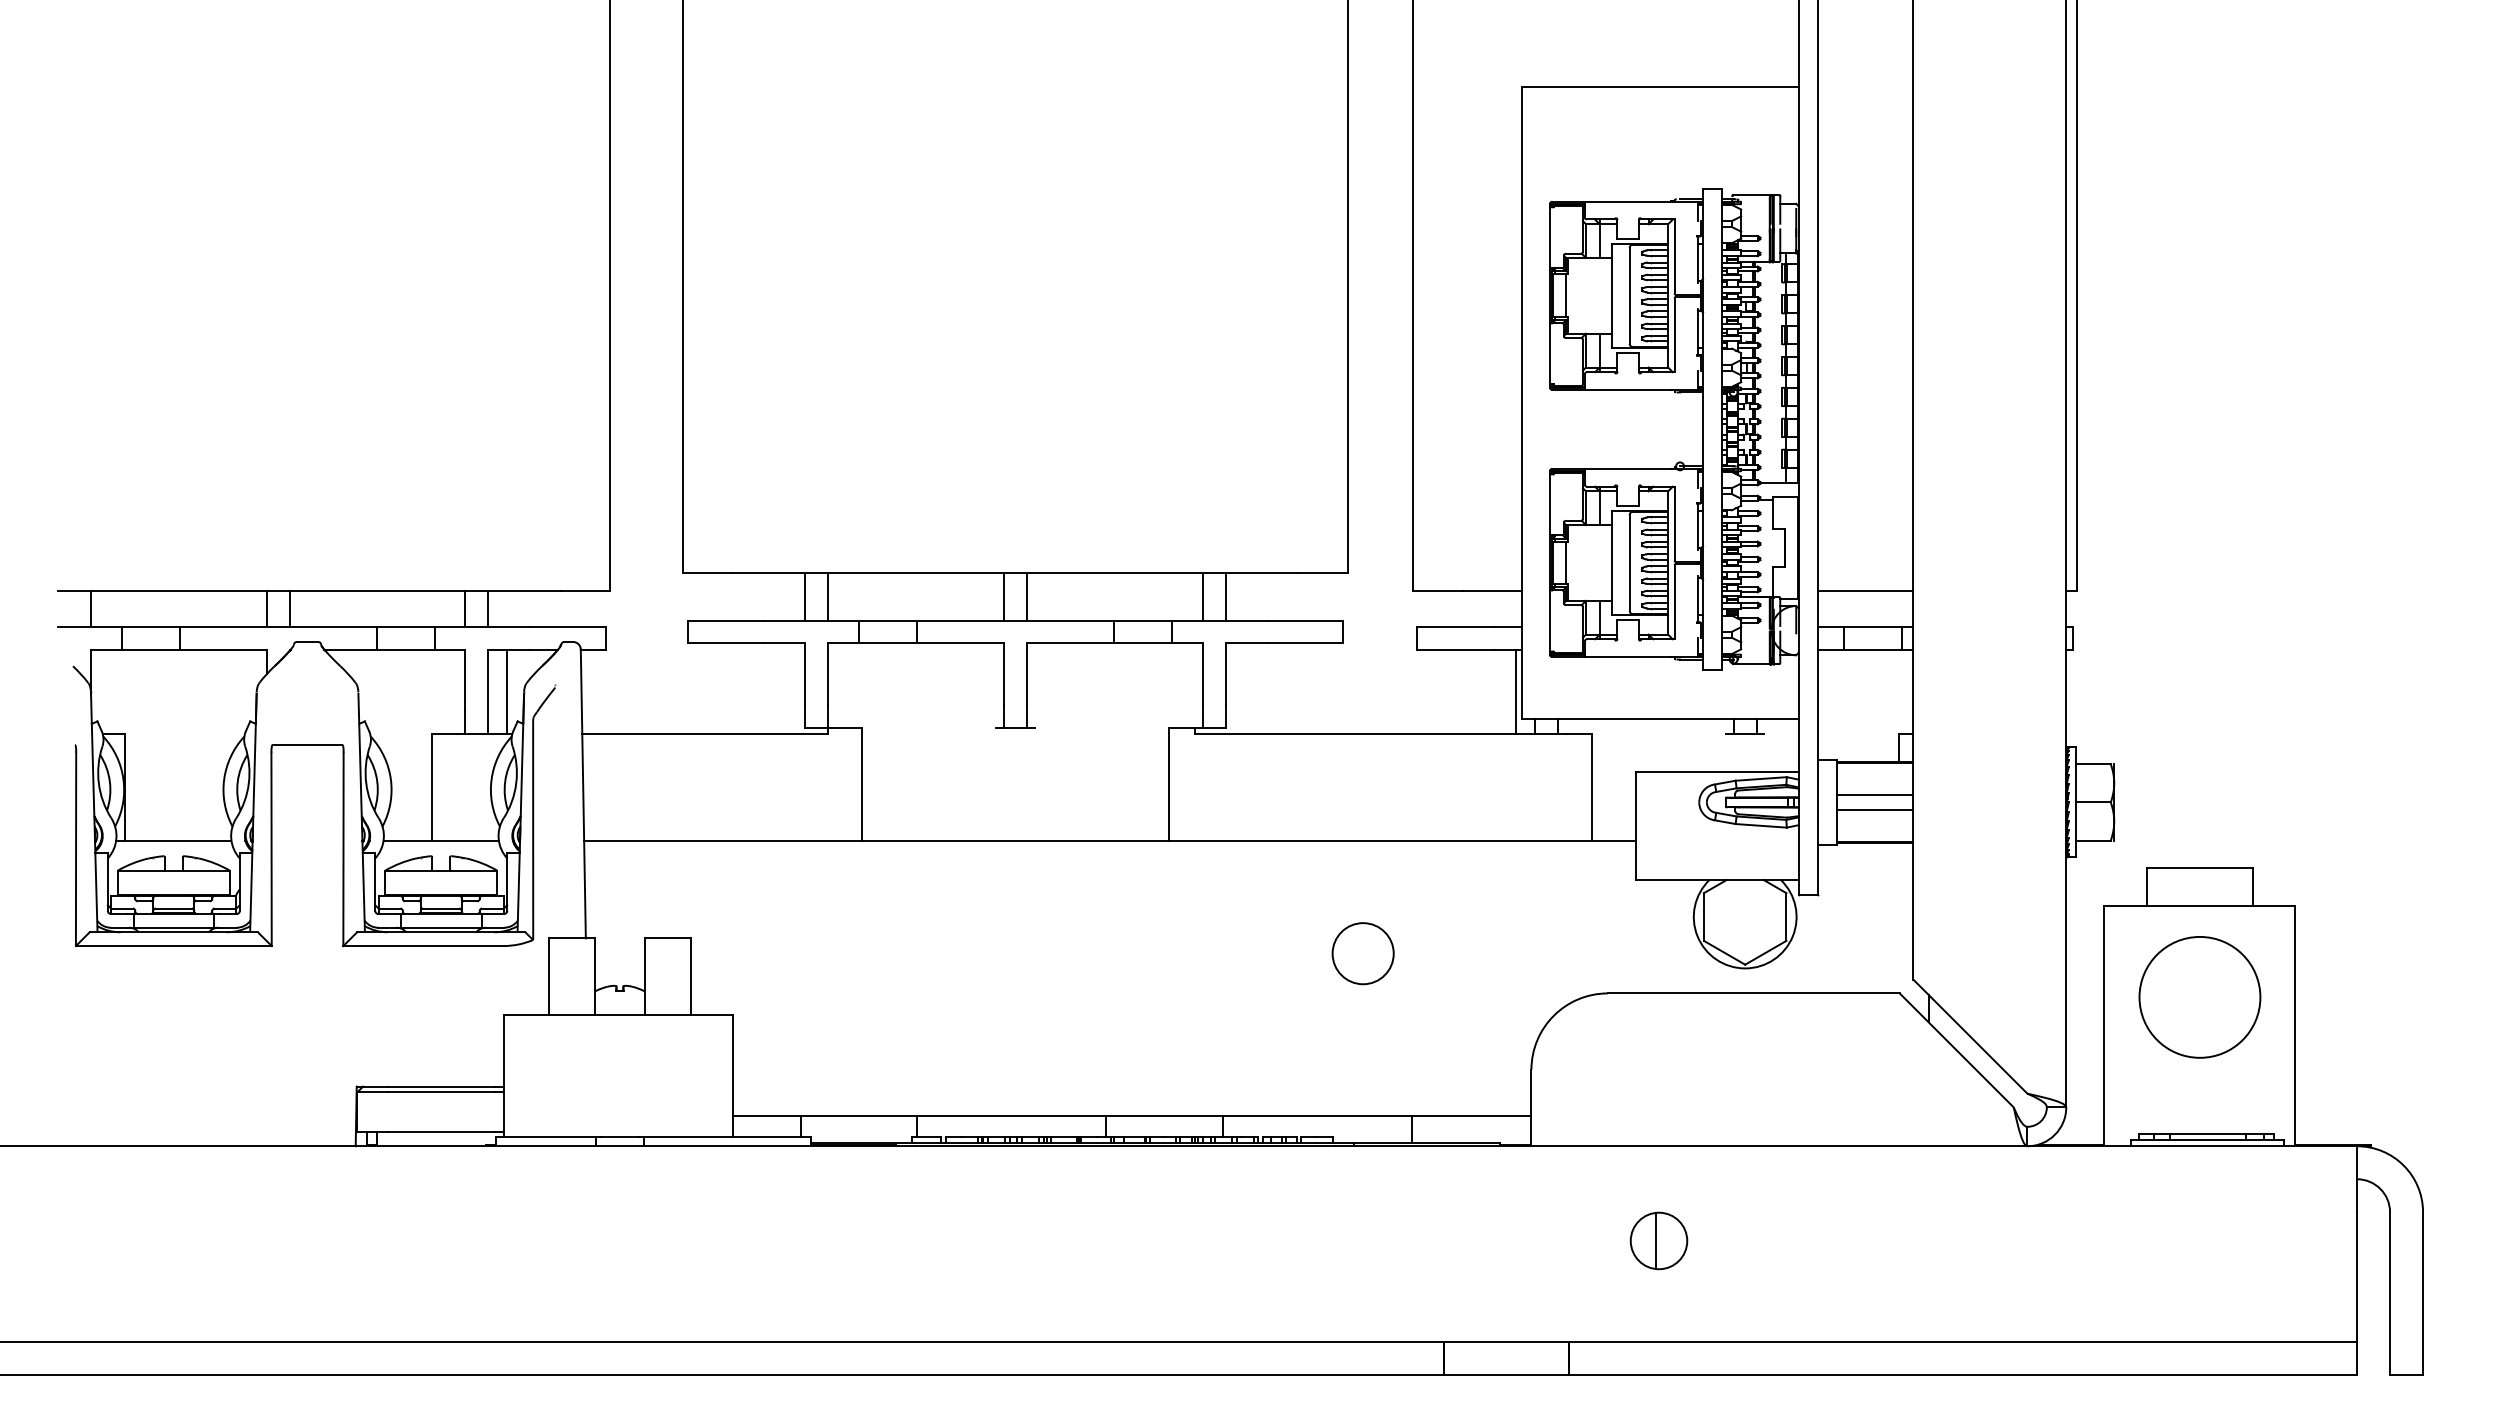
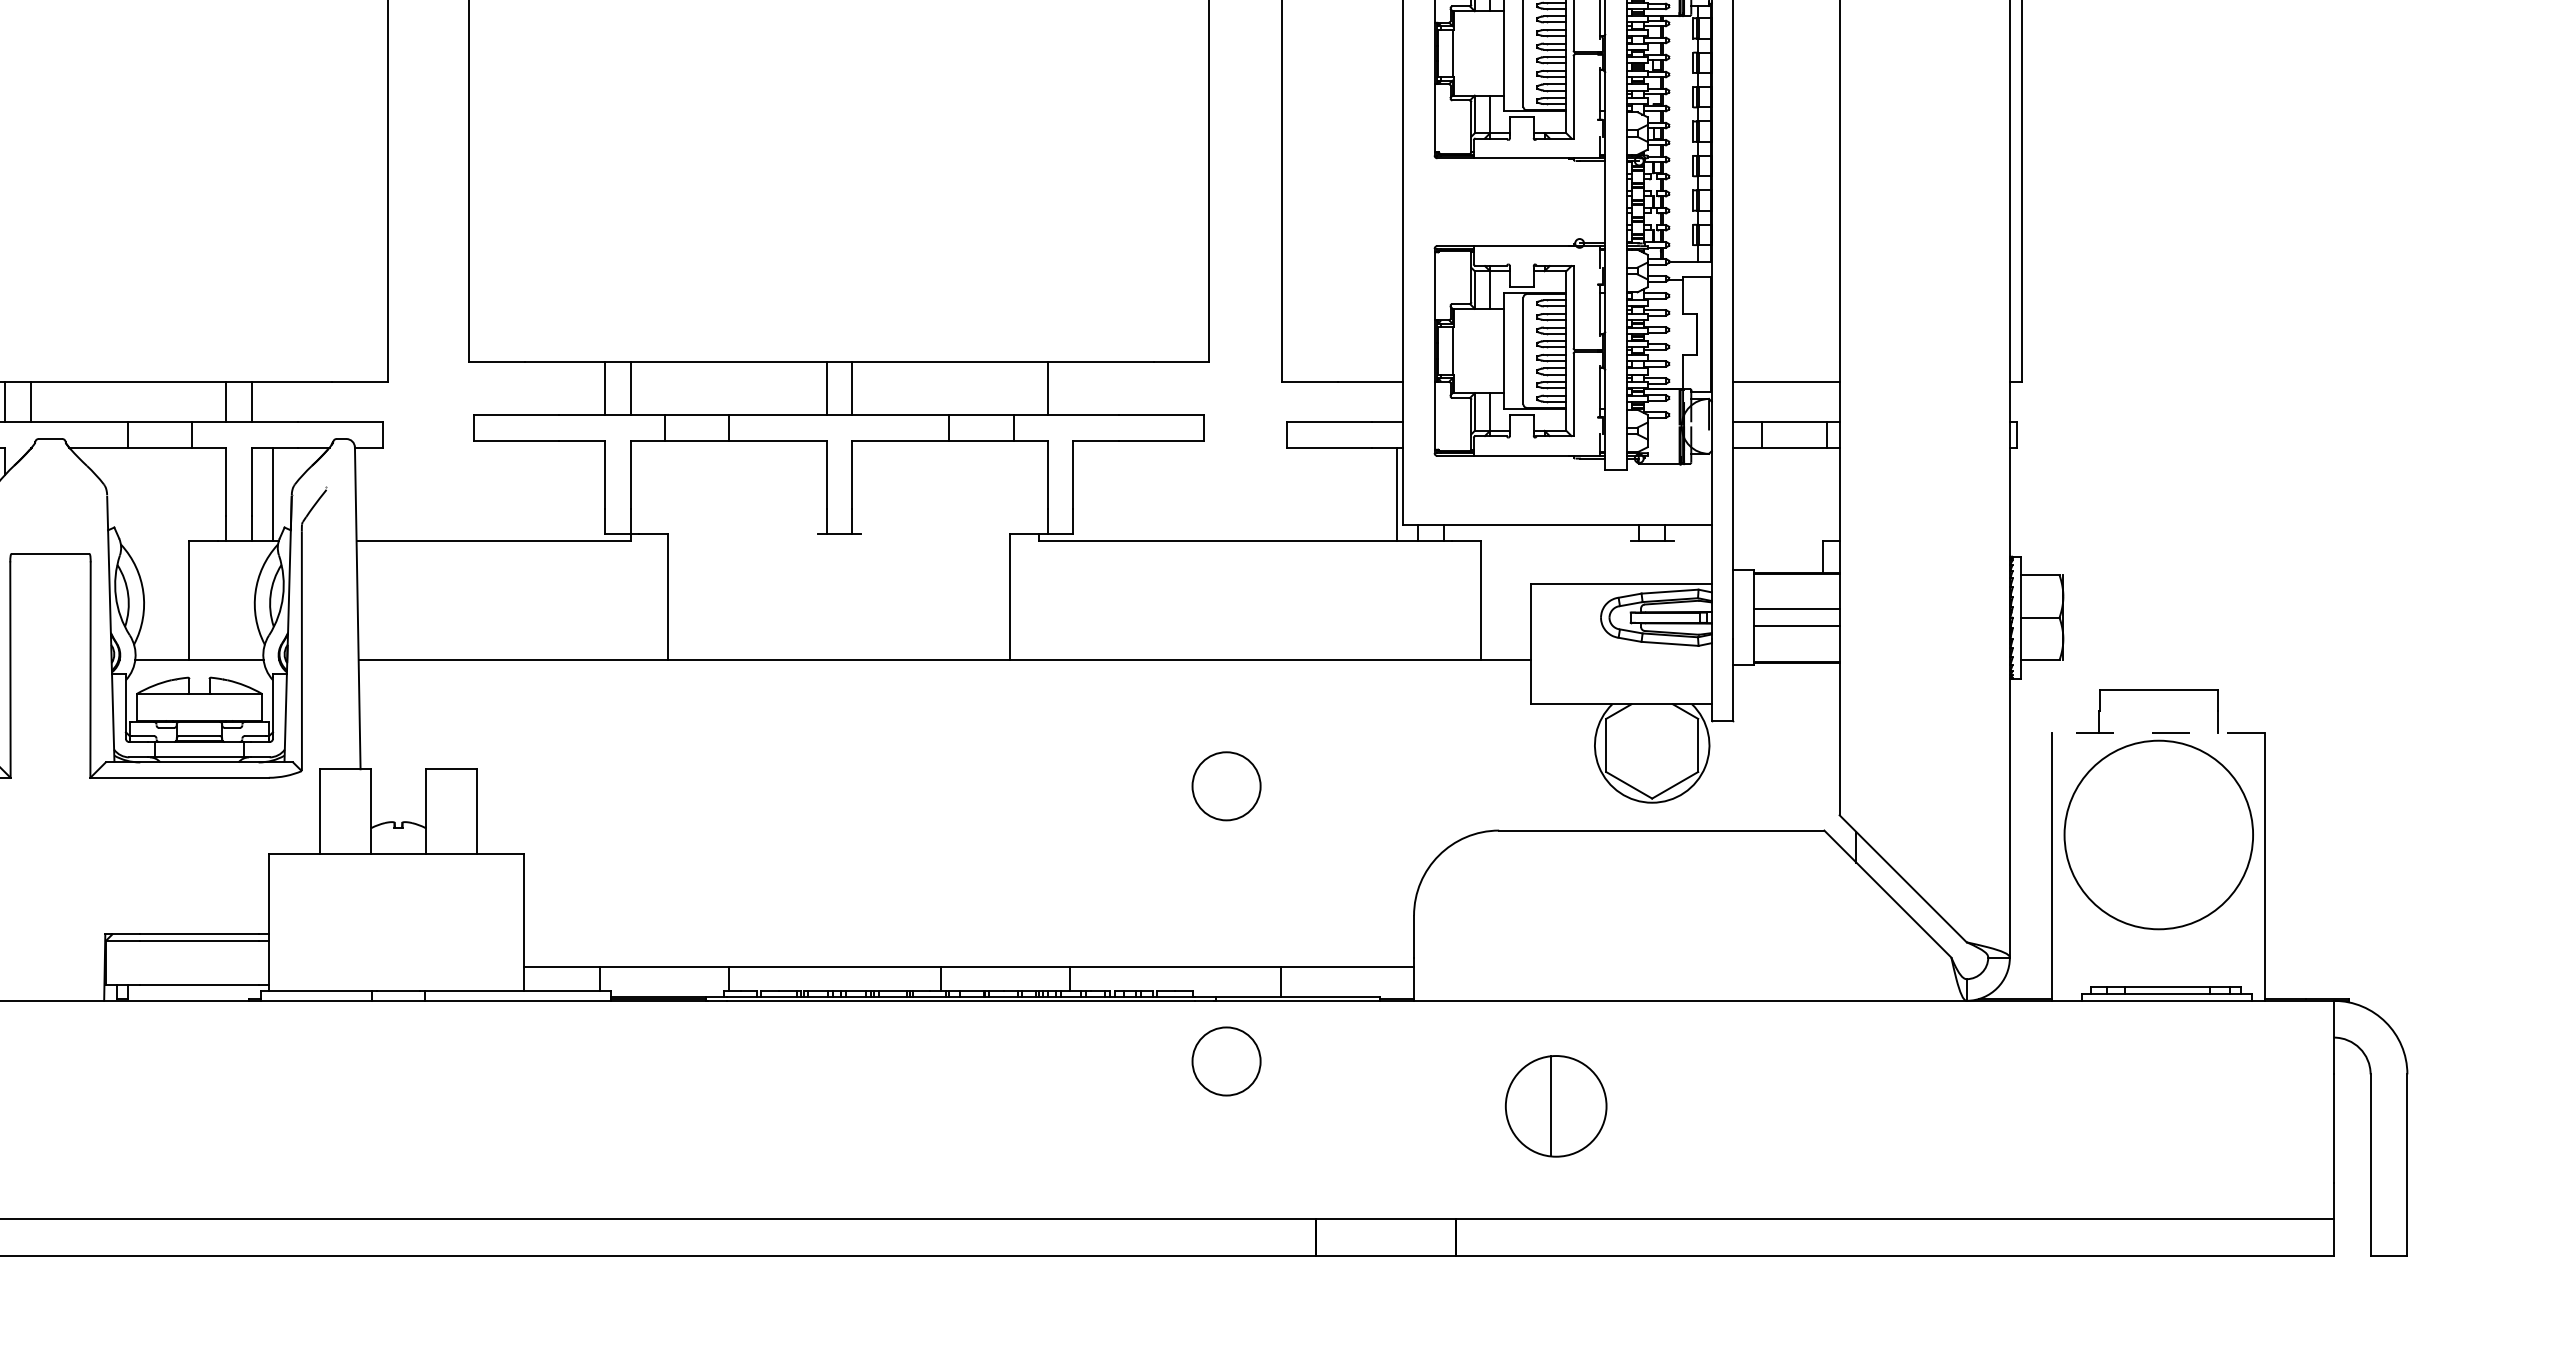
line: (1225, 596) -> (1073, 388), removed
line: (2199, 905) -> (2158, 732), solid -> dashed
circle: (2199, 996) -> (2158, 834), size x1.4
circle: (1362, 1200) -> (1225, 1061), added
part: (1658, 1240) -> (1555, 1105), size x1.6

